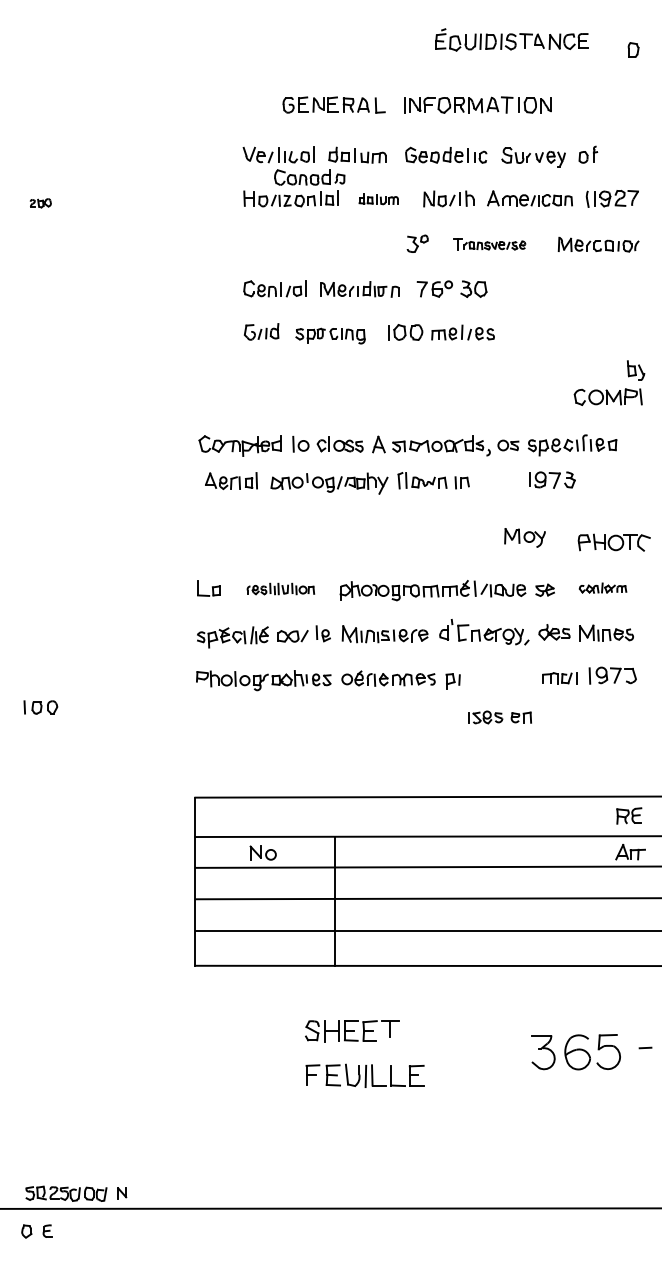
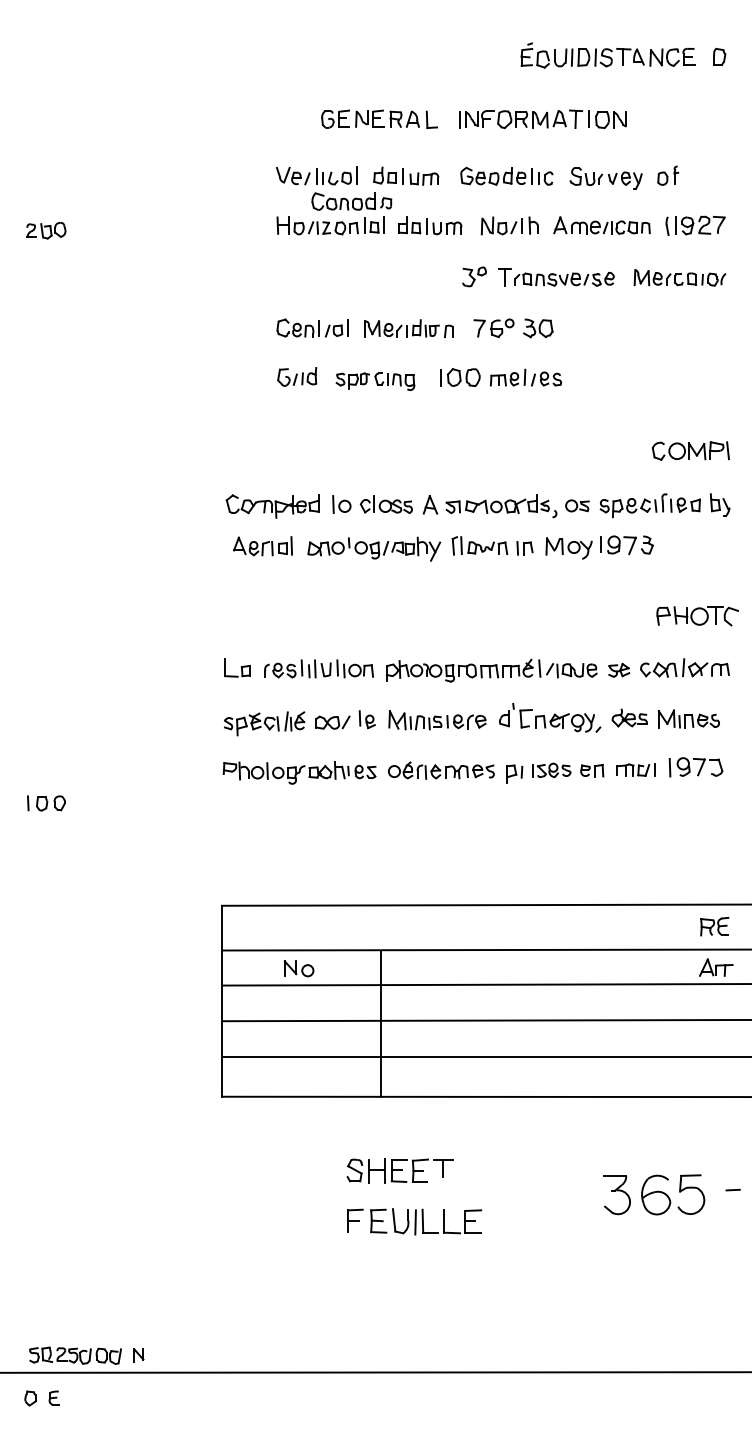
part: (511, 39) -> (607, 55), moved
part: (378, 199) -> (429, 226), size x1.43
part: (40, 203) -> (46, 231), size x1.67
part: (489, 244) -> (555, 277), size x1.43
part: (636, 370) -> (720, 504), moved
part: (524, 537) -> (568, 547), moved
part: (602, 587) -> (684, 667), size x1.67
part: (280, 588) -> (318, 668), size x1.43
part: (499, 717) -> (567, 770), moved

